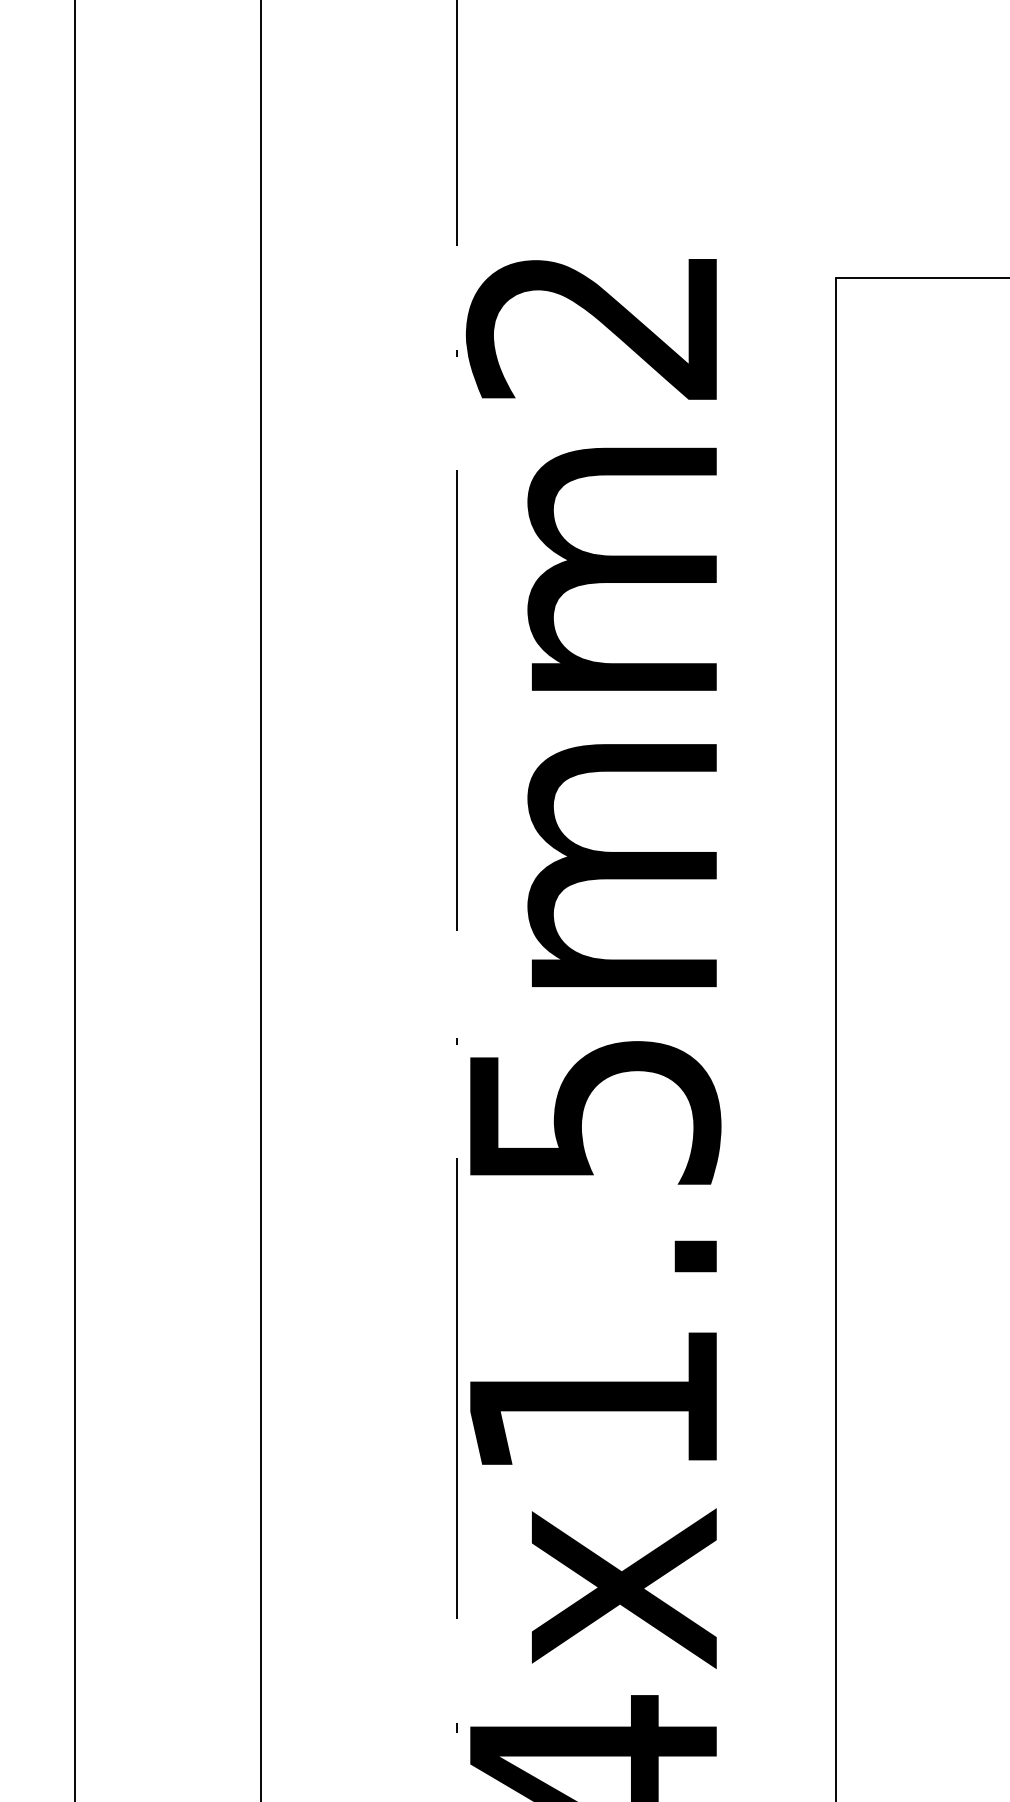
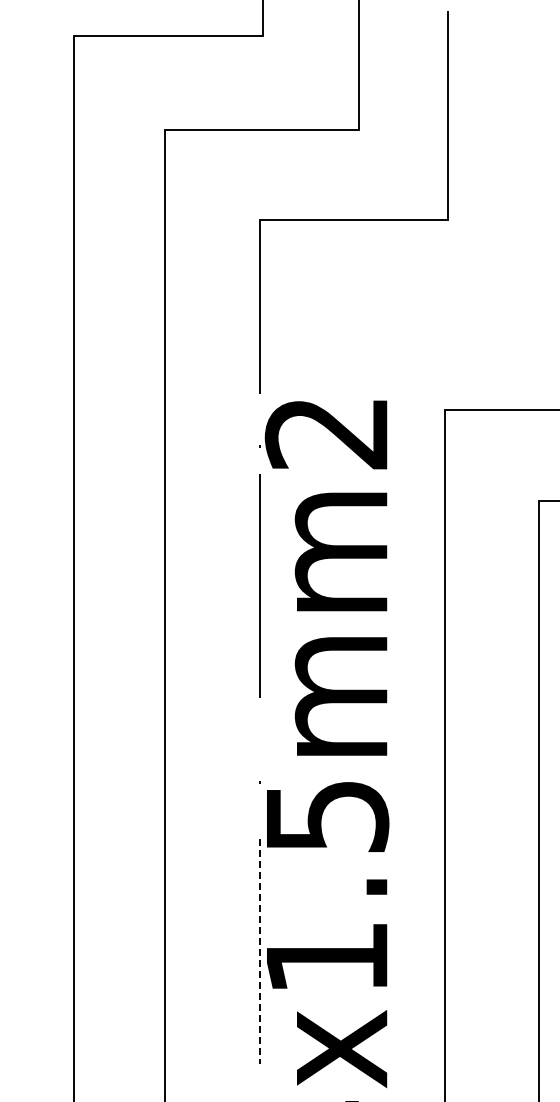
line: (455, 699) -> (259, 585), moved
line: (457, 1390) -> (260, 952), solid -> dashed

